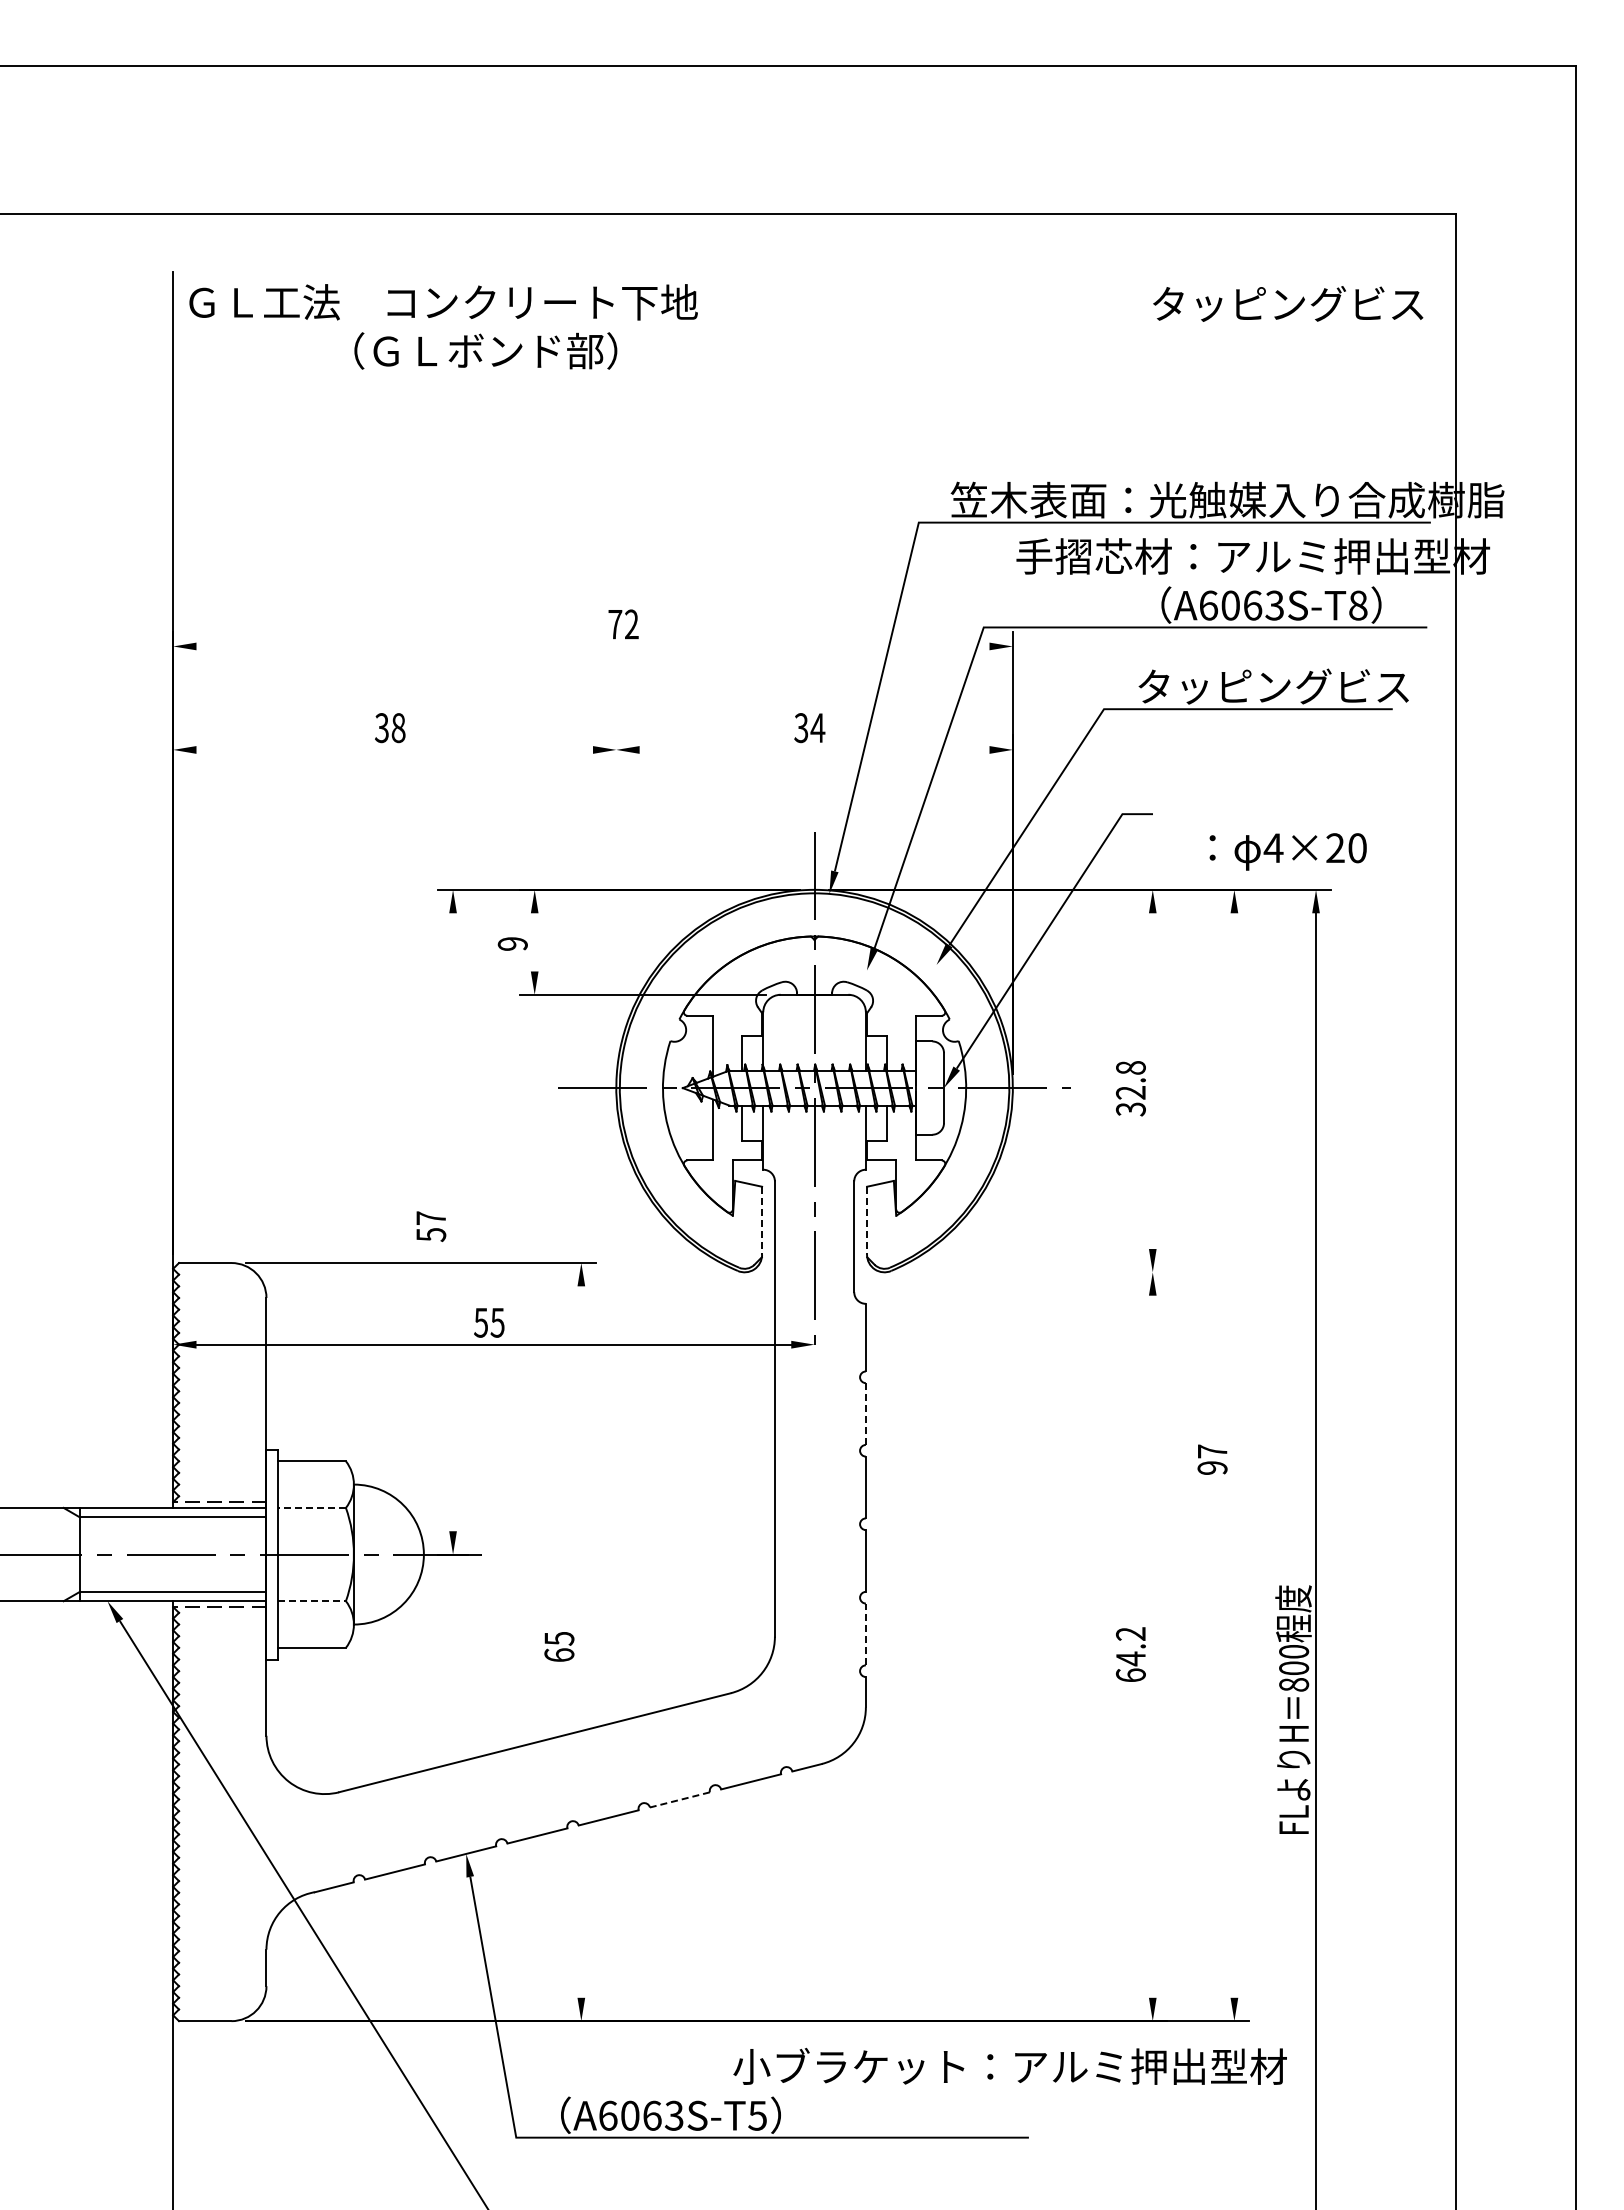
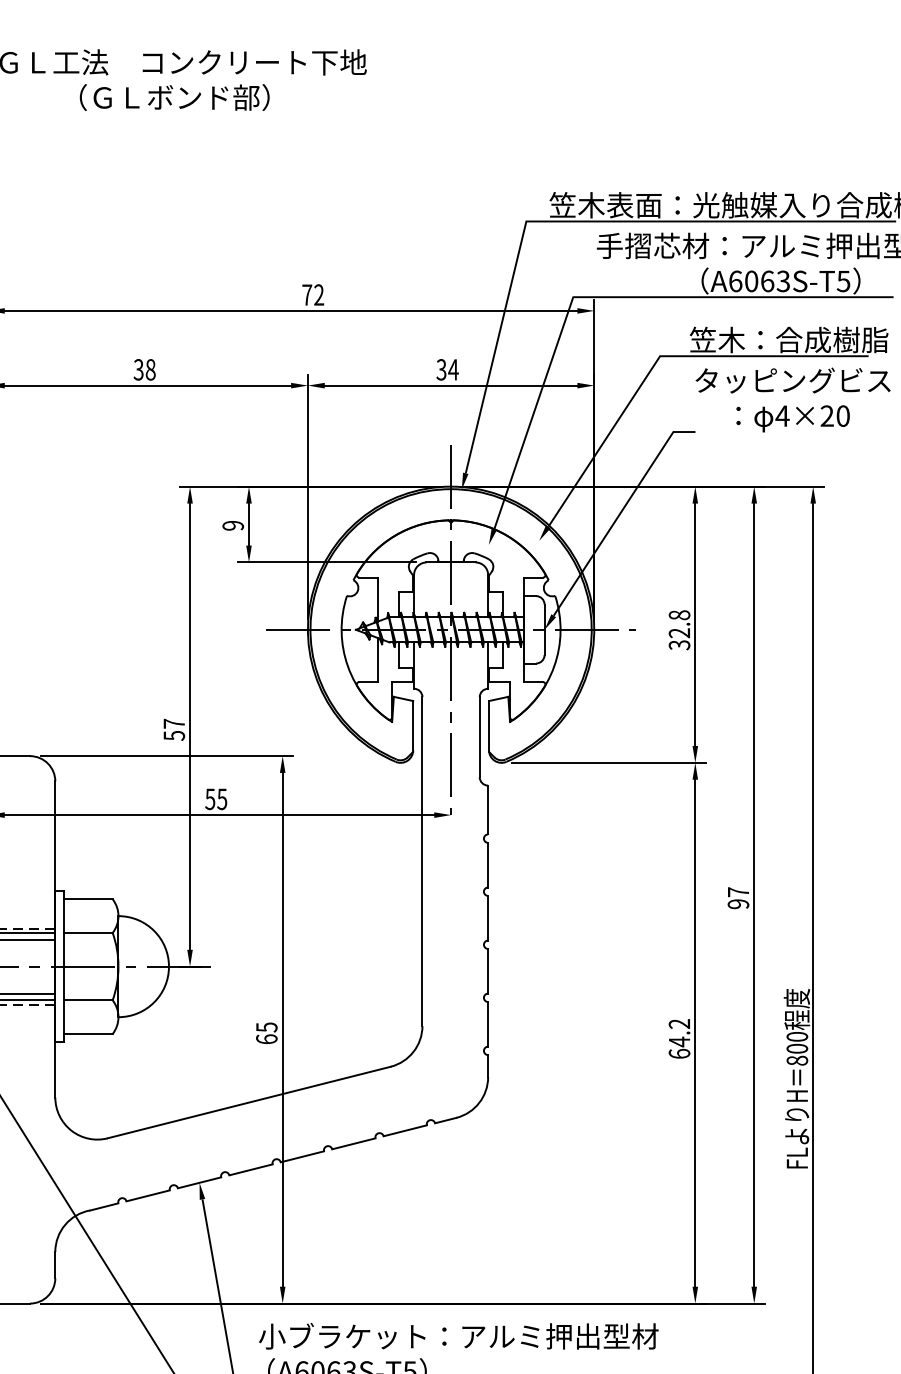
text: (1288, 303) -> (793, 380), moved
text: (485, 350) -> (174, 97), moved
text: (1357, 605) -> (843, 281), A6063S-T8 -> A6063S-T5
line: (592, 646) -> (290, 310), added
text: (1279, 686) -> (786, 339), タッピングビス -> 笠木：合成樹脂
line: (394, 749) -> (147, 385), added
line: (814, 749) -> (451, 385), added
text: (1287, 851) -> (792, 418), moved
line: (616, 904) -> (308, 497), added
line: (534, 942) -> (248, 524), added
line: (1152, 1081) -> (695, 625), added
line: (762, 1221) -> (413, 726), dashed -> solid
line: (867, 1221) -> (489, 726), dashed -> solid
line: (453, 1222) -> (190, 726), added
line: (1033, 1272) -> (609, 762), added
line: (865, 1414) -> (487, 865), dashed -> solid
line: (1234, 1455) -> (754, 895), added
line: (312, 1507) -> (88, 932), dashed -> solid
line: (312, 1601) -> (88, 1000), dashed -> solid
line: (865, 1634) -> (487, 1024), dashed -> solid
line: (581, 1641) -> (282, 1029), added
line: (1152, 1646) -> (695, 1033), added
line: (679, 1799) -> (353, 1143), dashed -> solid
text: (1009, 2065) -> (458, 1335), moved

